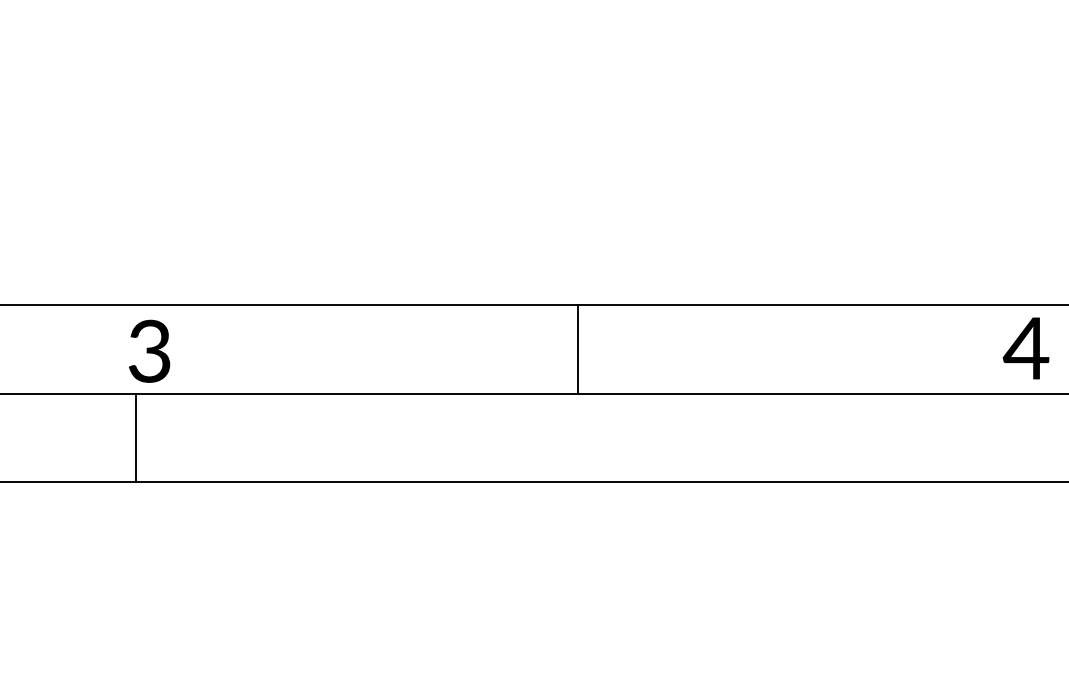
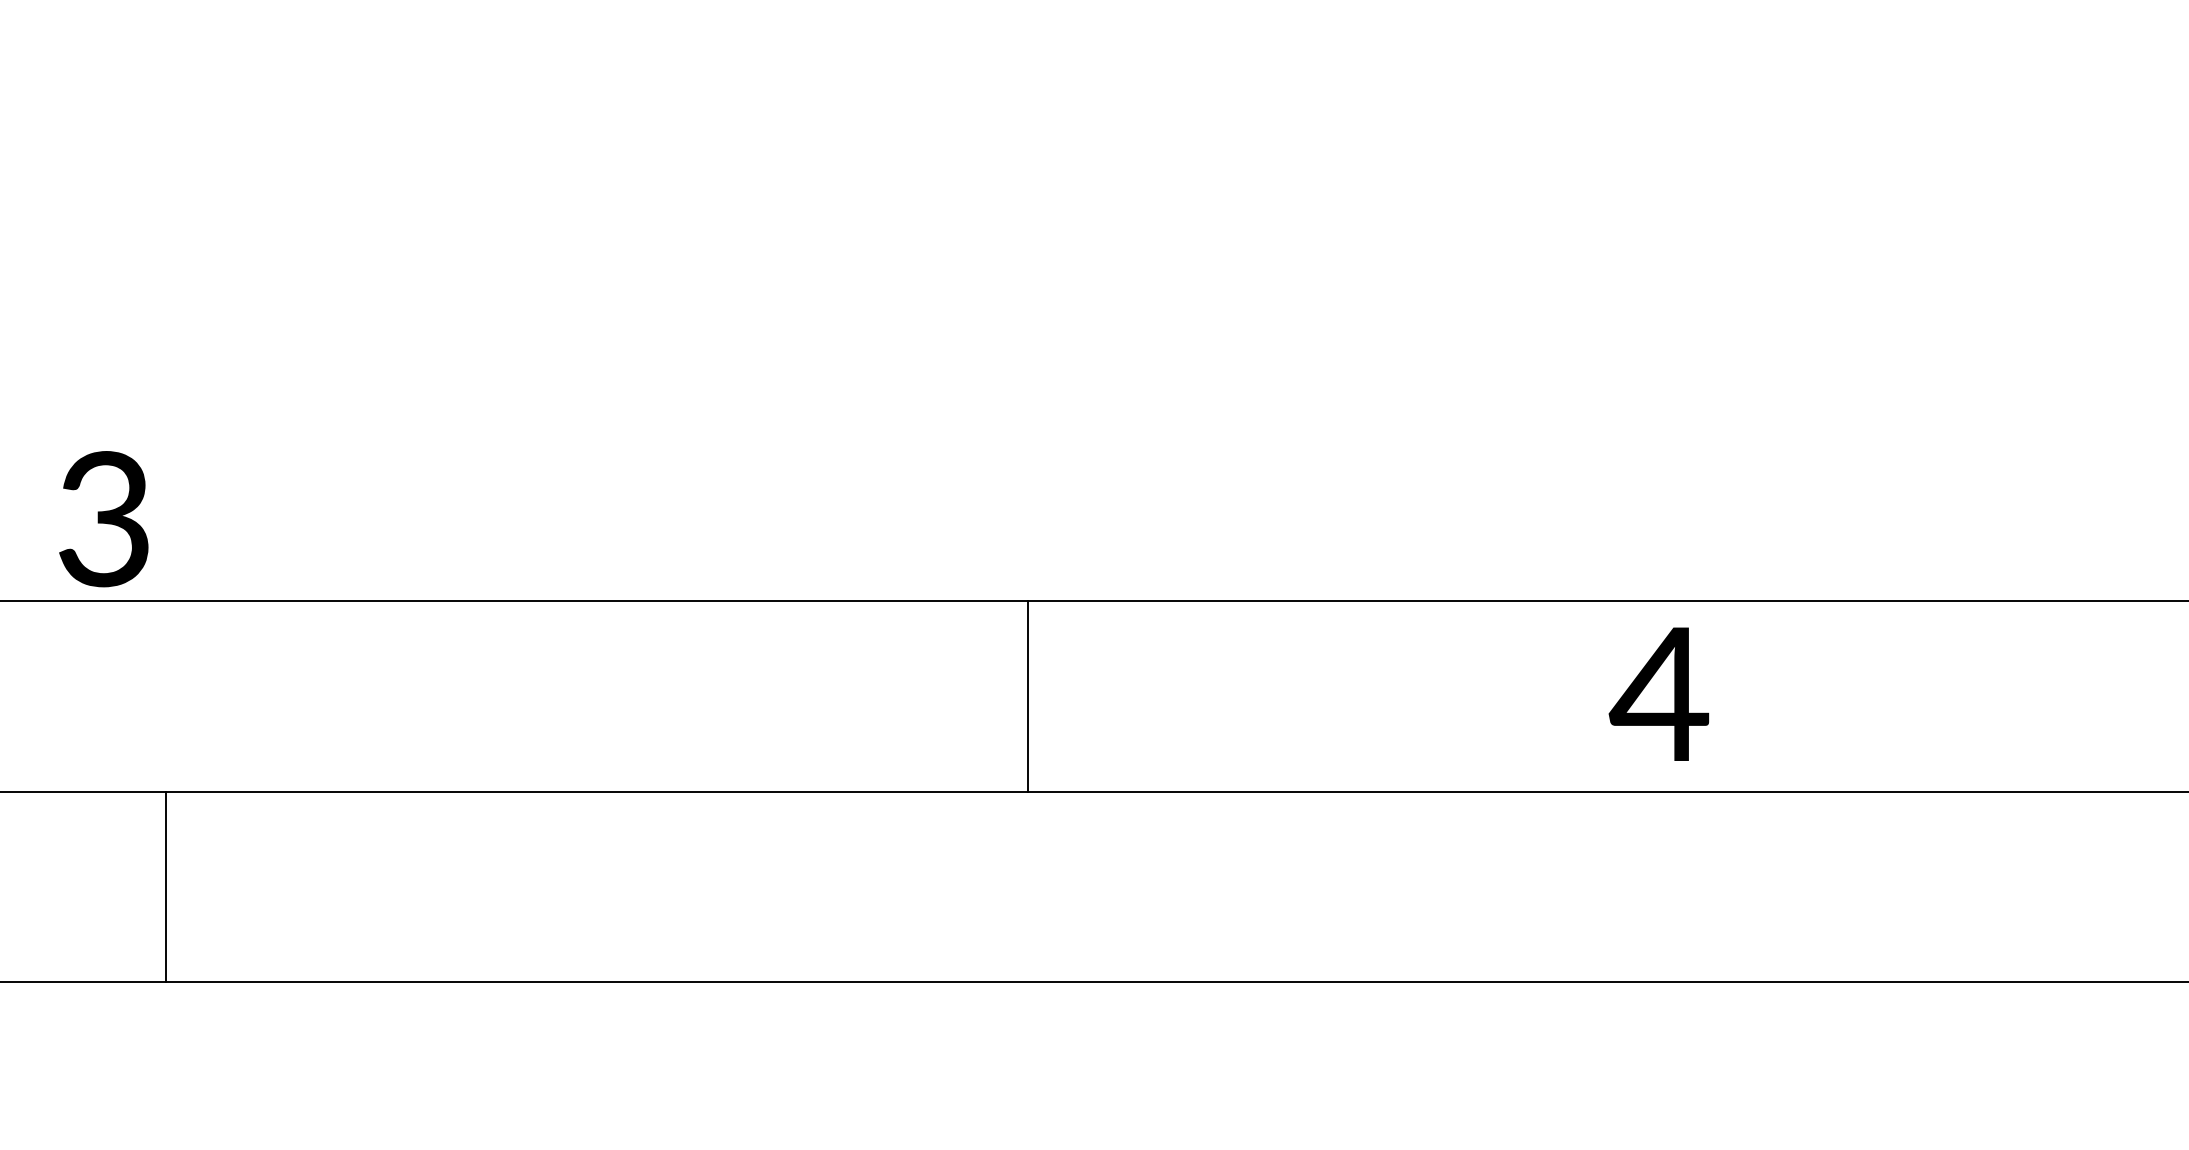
text: (1025, 348) -> (1657, 694), moved
text: (149, 350) -> (103, 517), moved
line: (136, 437) -> (166, 886), moved

